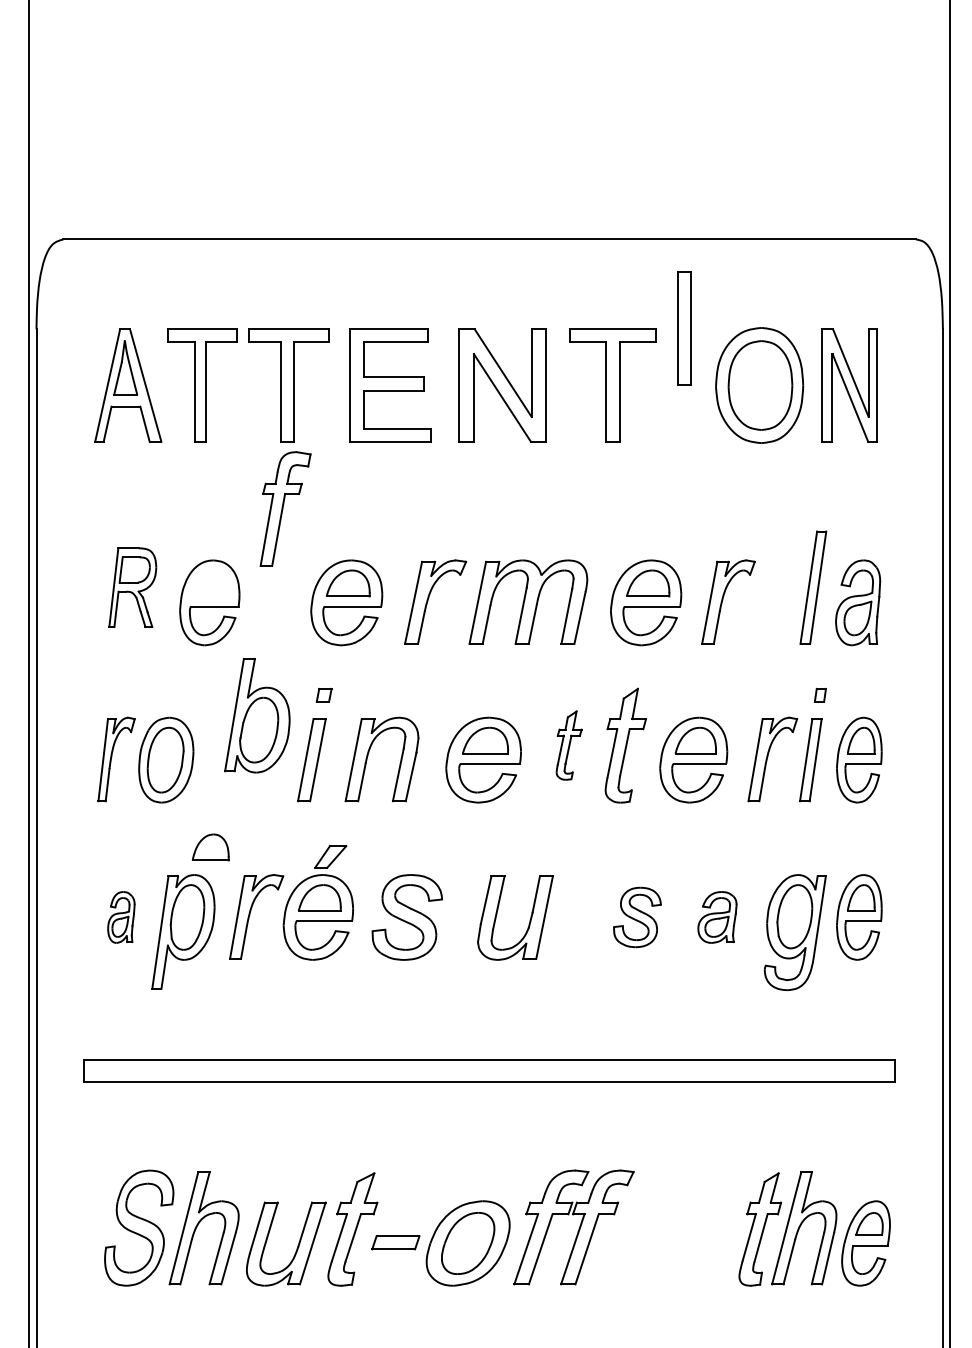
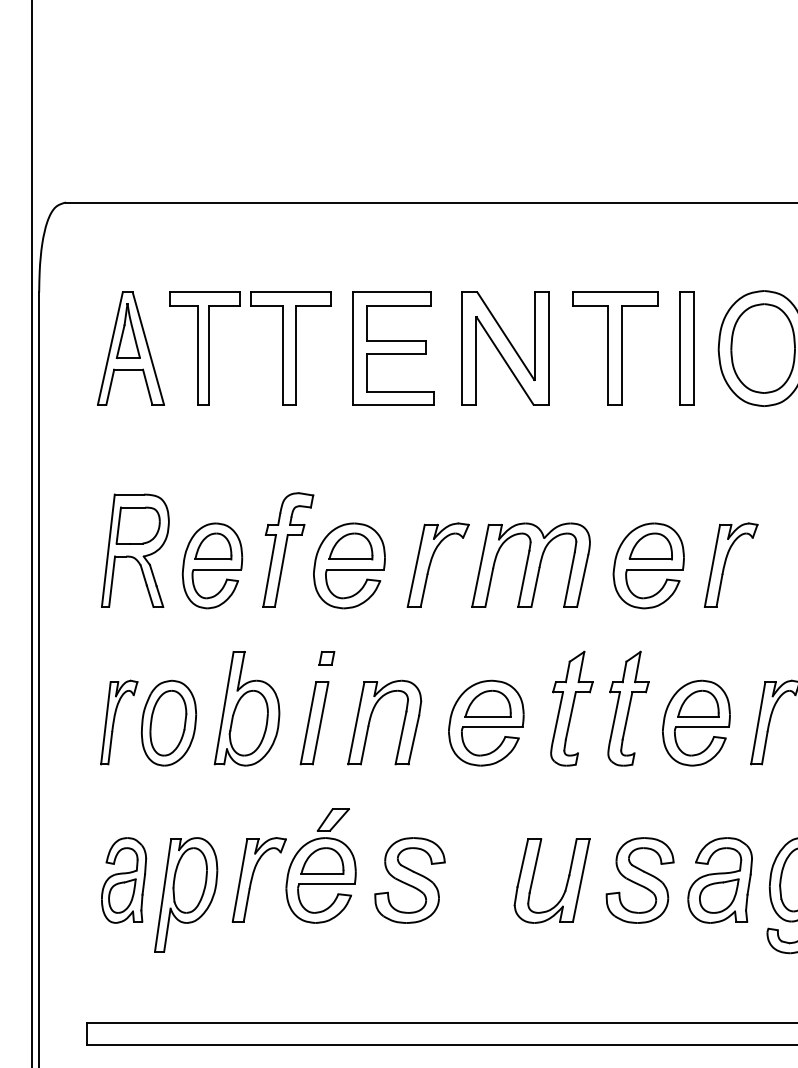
part: (684, 328) -> (687, 348), moved
part: (285, 508) -> (288, 549), moved
part: (132, 587) -> (135, 550), size x1.43
part: (257, 715) -> (247, 708), moved
part: (568, 745) -> (571, 708), size x1.67
part: (210, 847) -> (213, 546), moved
part: (121, 917) -> (124, 880), size x1.67
part: (637, 917) -> (640, 880), size x1.43
part: (717, 917) -> (720, 880), size x1.67
part: (529, 920) -> (566, 883), moved

